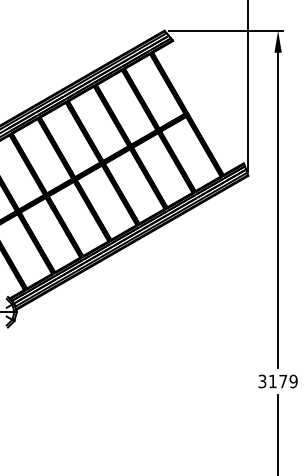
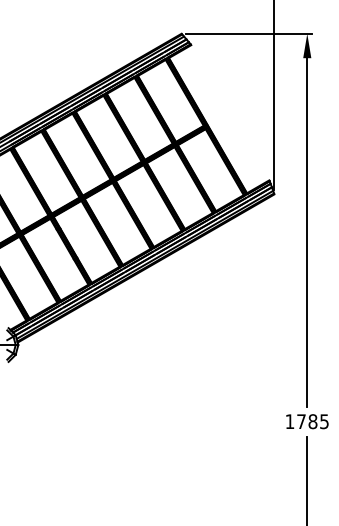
text: (277, 381) -> (306, 421), 3179 -> 1785

